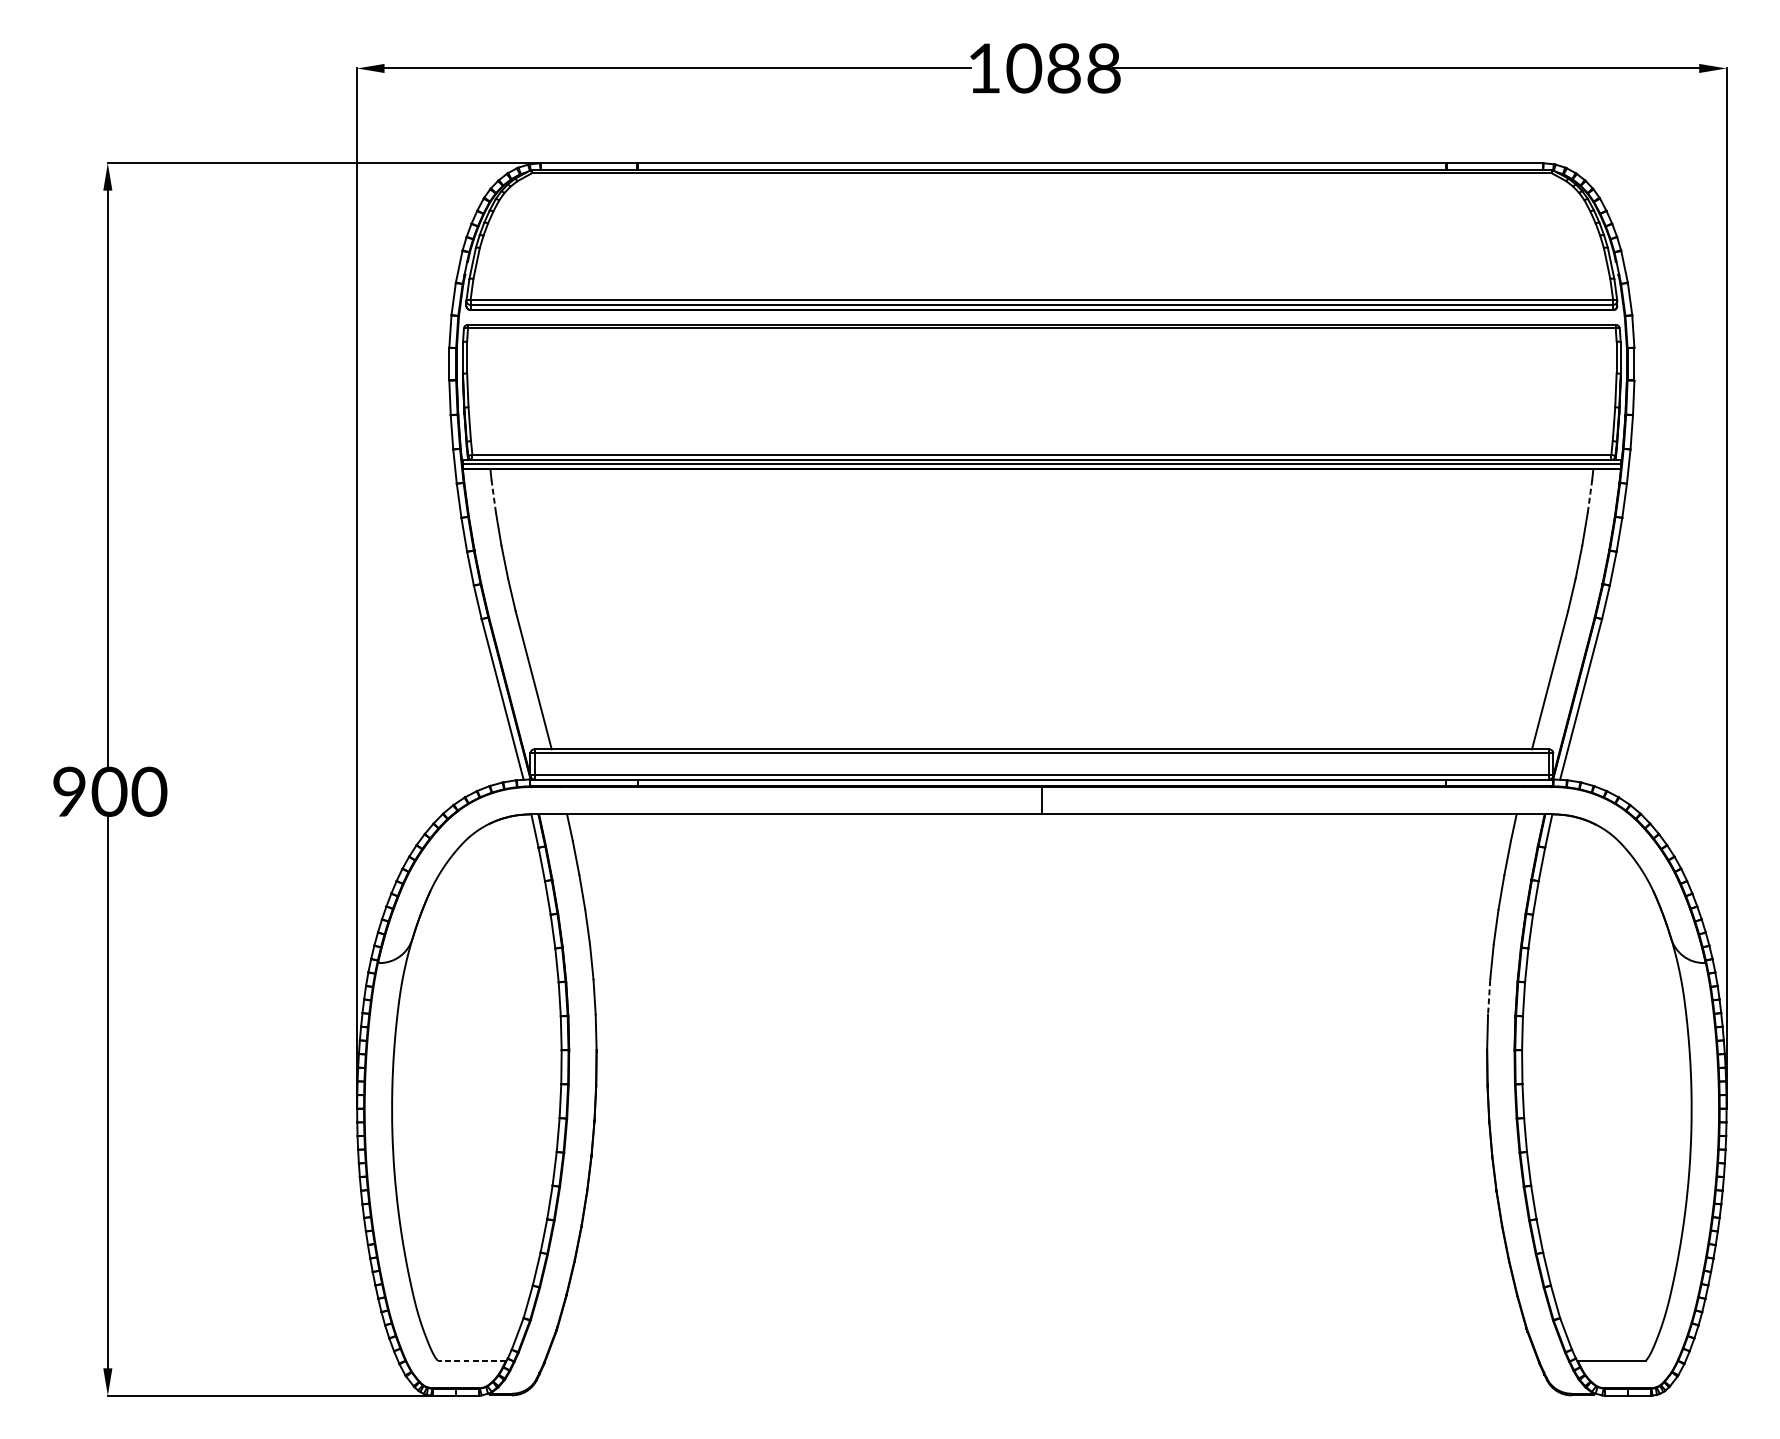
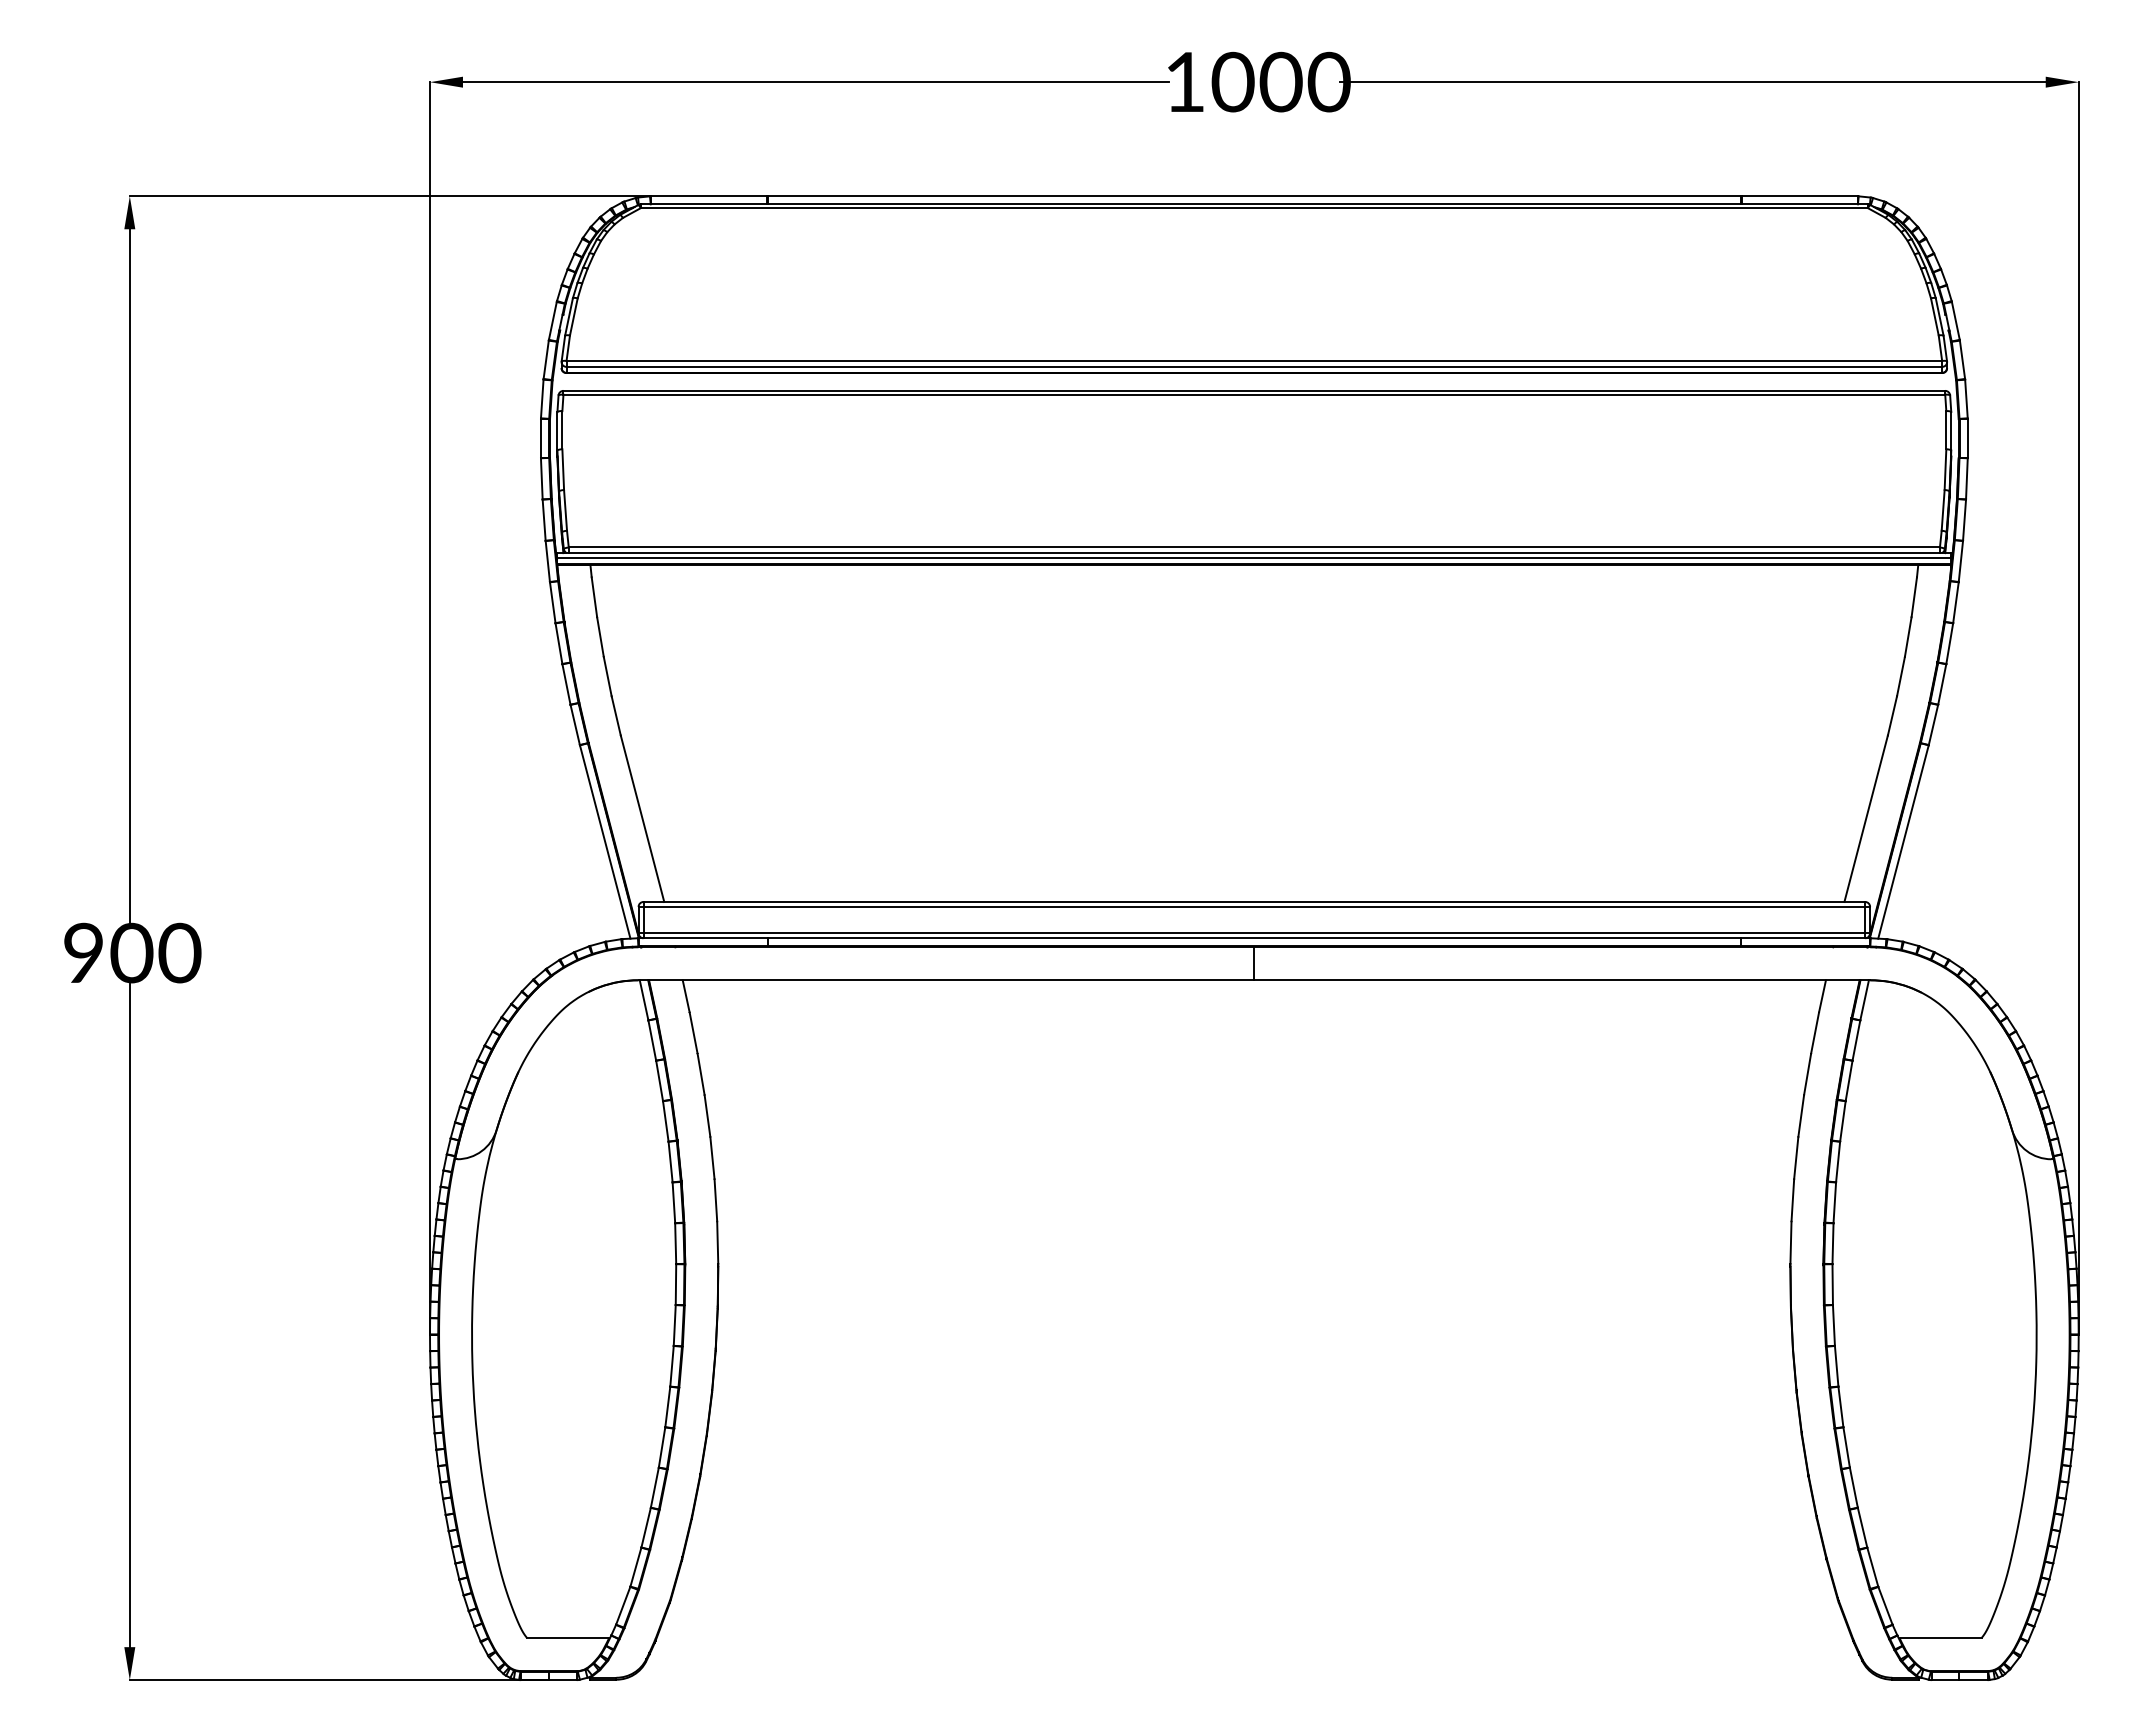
text: (1083, 68) -> (1304, 82), 1088 -> 1000
line: (493, 496) -> (594, 597), dashed -> solid
line: (1590, 496) -> (1914, 597), dashed -> solid
line: (1488, 997) -> (1792, 1200), dashed -> solid
line: (471, 1361) -> (567, 1638), dashed -> solid

